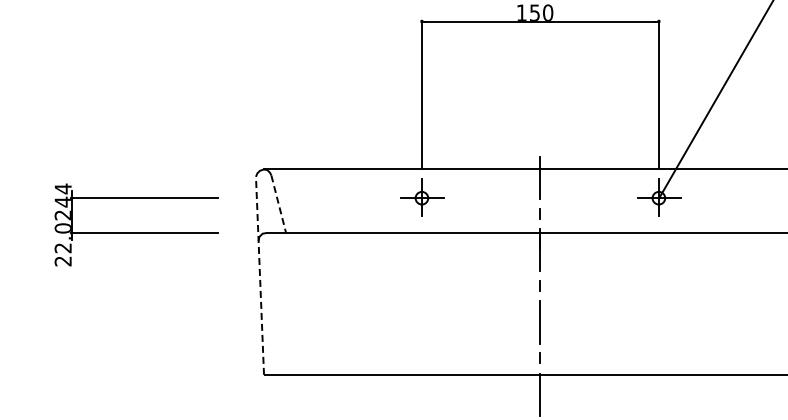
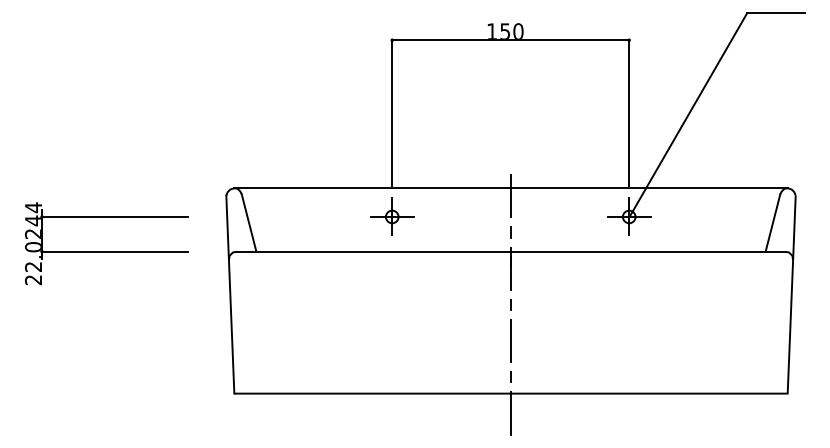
line: (279, 203) -> (249, 222), dashed -> solid
line: (260, 275) -> (230, 294), dashed -> solid

